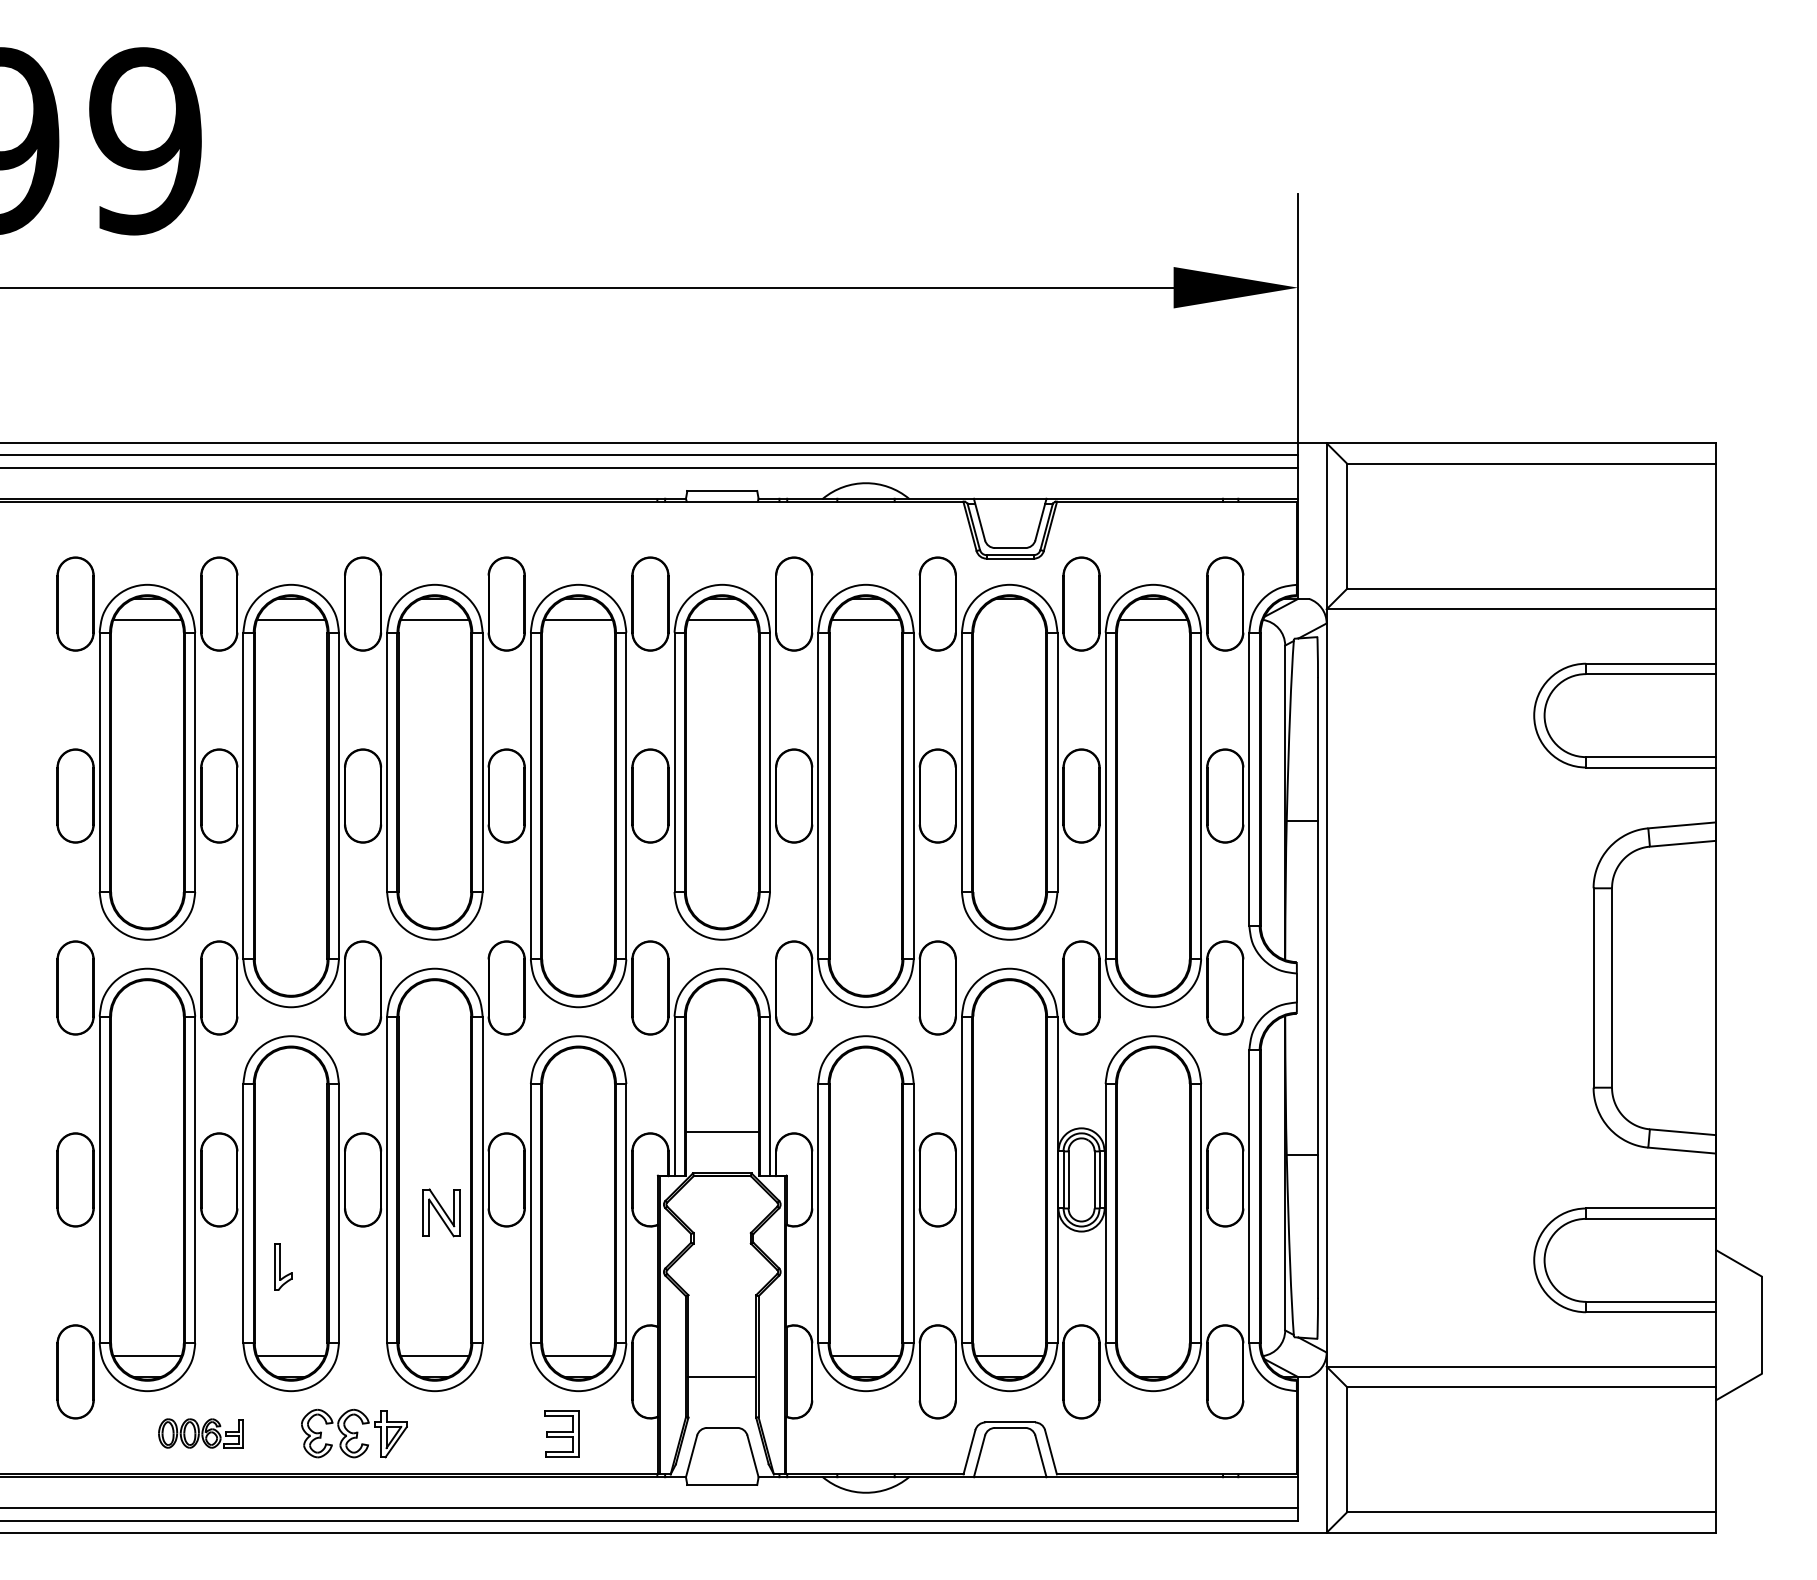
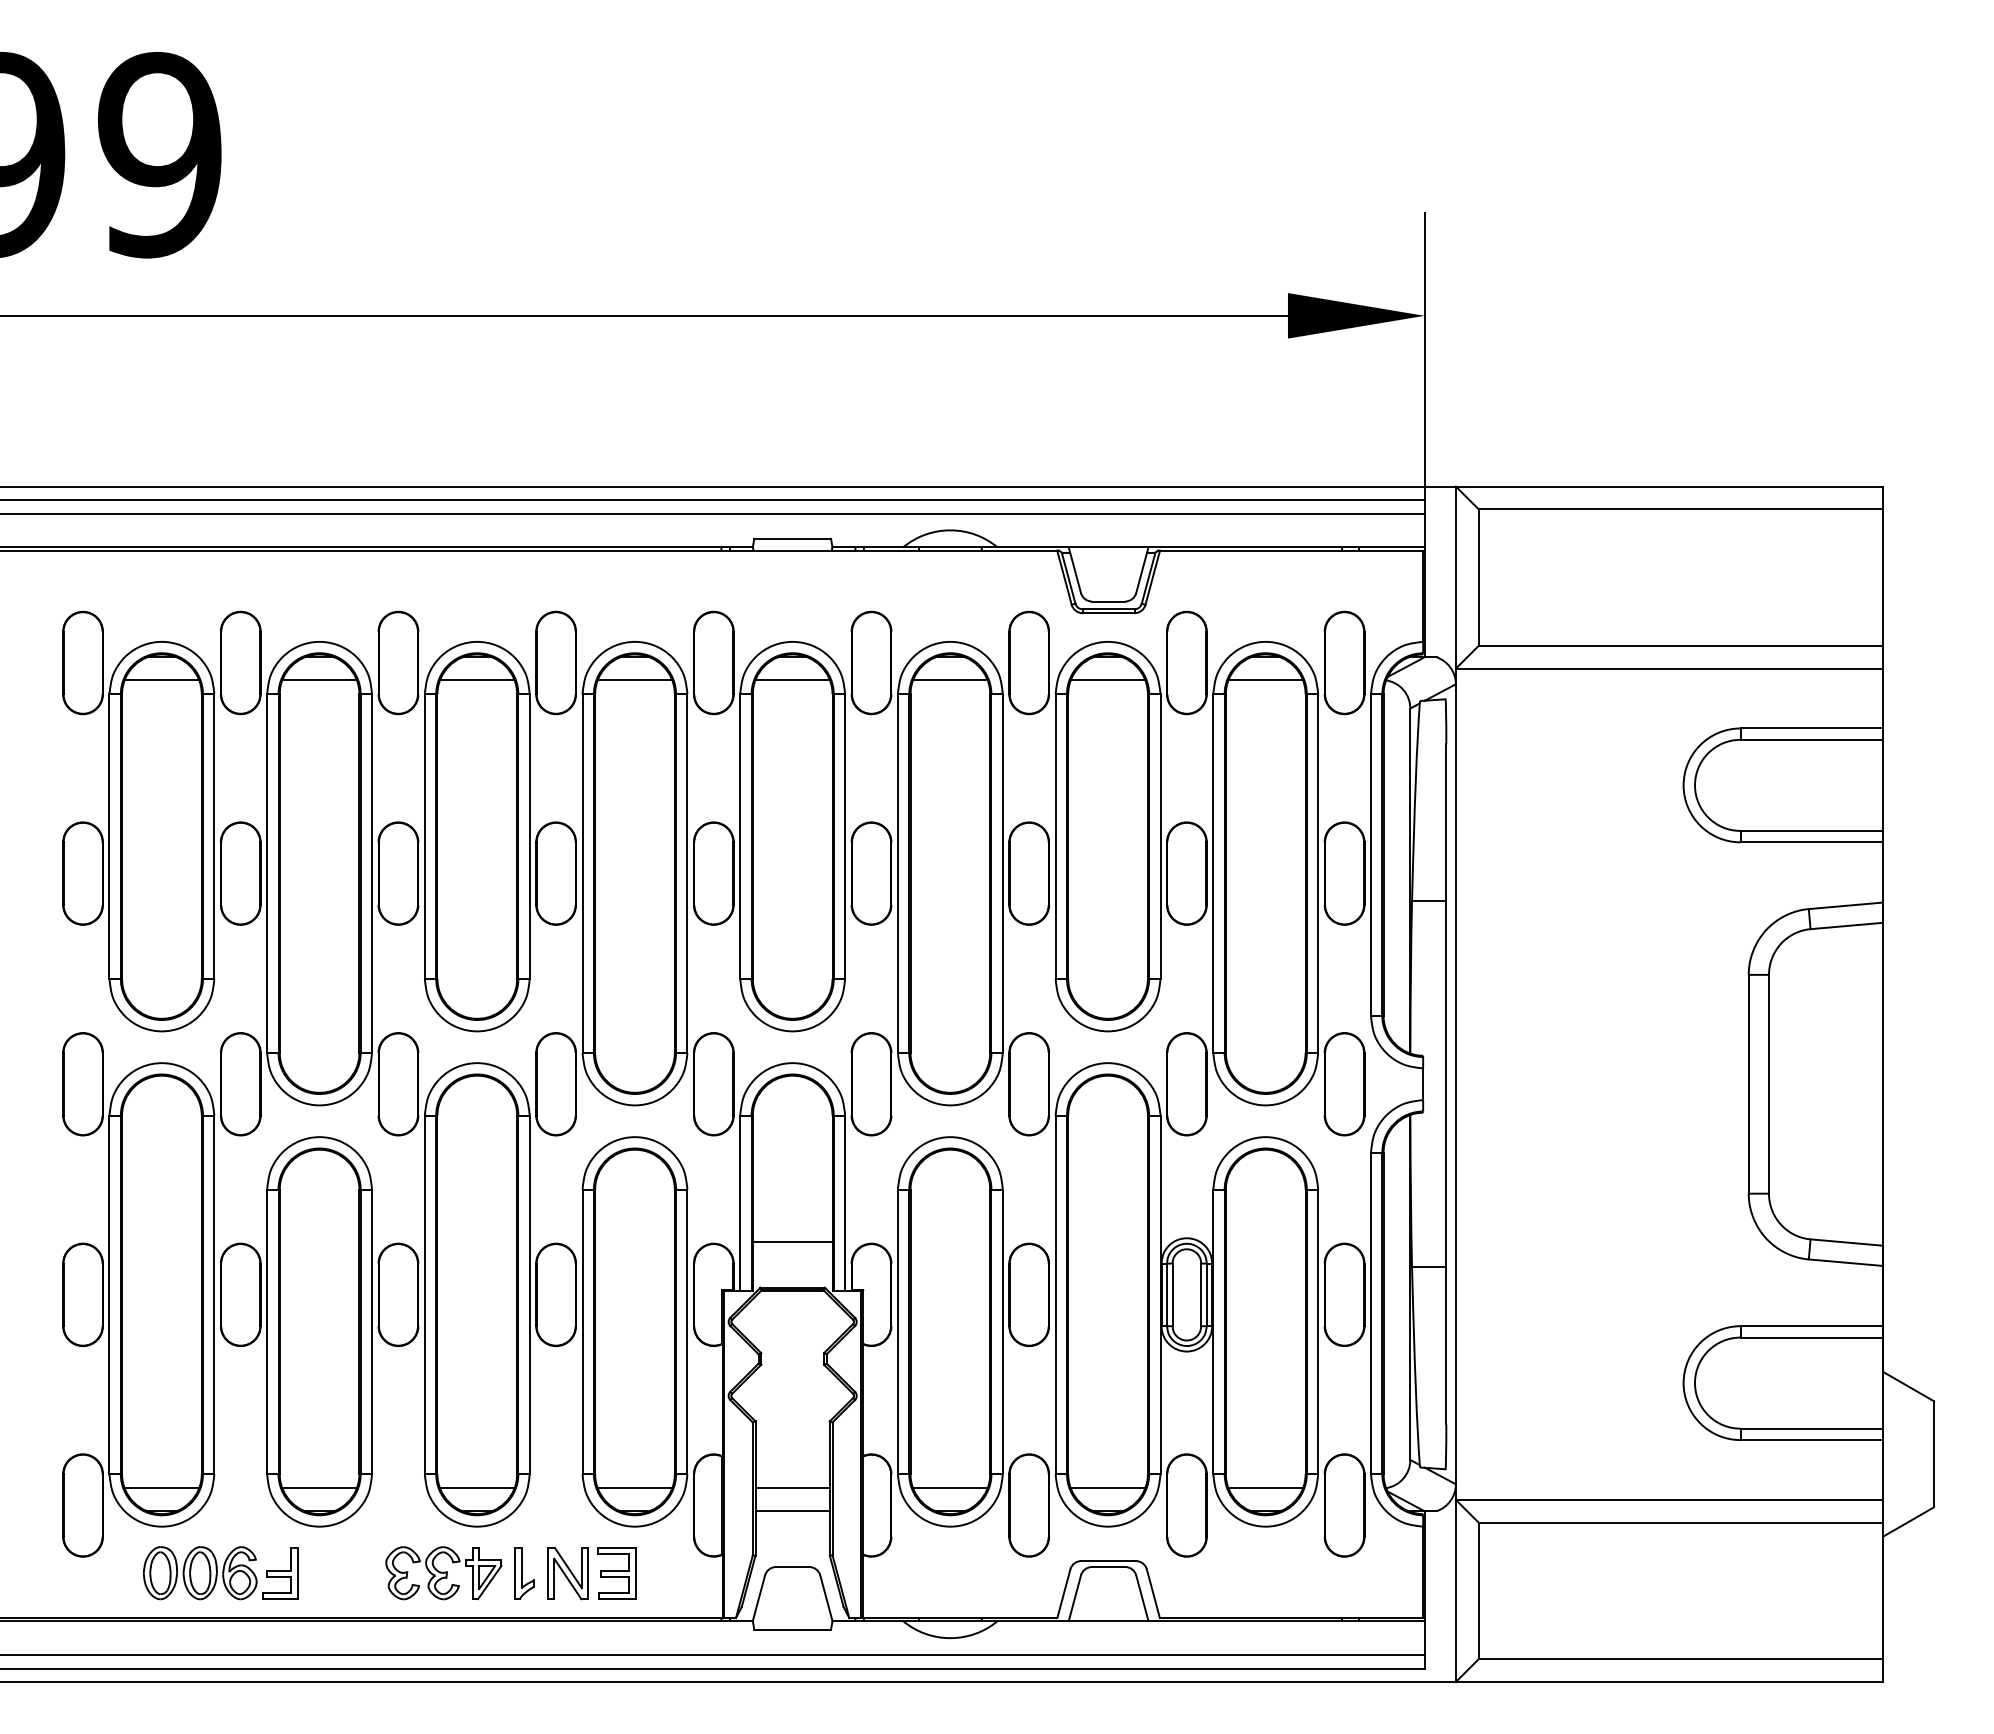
line: (1009, 619) -> (1107, 679), added
part: (441, 1212) -> (567, 1573), moved
part: (283, 1266) -> (525, 1573), moved
line: (722, 1356) -> (792, 1488), added
line: (1153, 1356) -> (1265, 1488), added
part: (200, 1433) -> (220, 1573), size x1.67
part: (354, 1433) -> (443, 1573), moved

